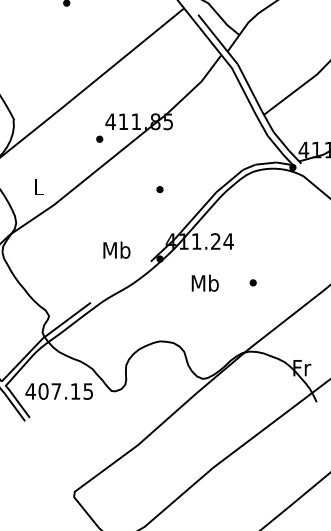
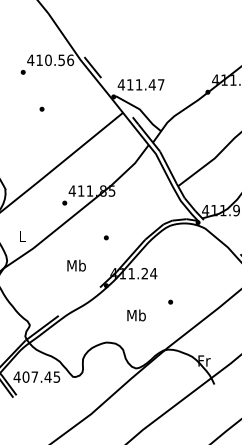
text: (116, 249) -> (76, 265), moved
text: (205, 283) -> (136, 315), moved
text: (74, 390) -> (47, 376), 407.15 -> 407.45

